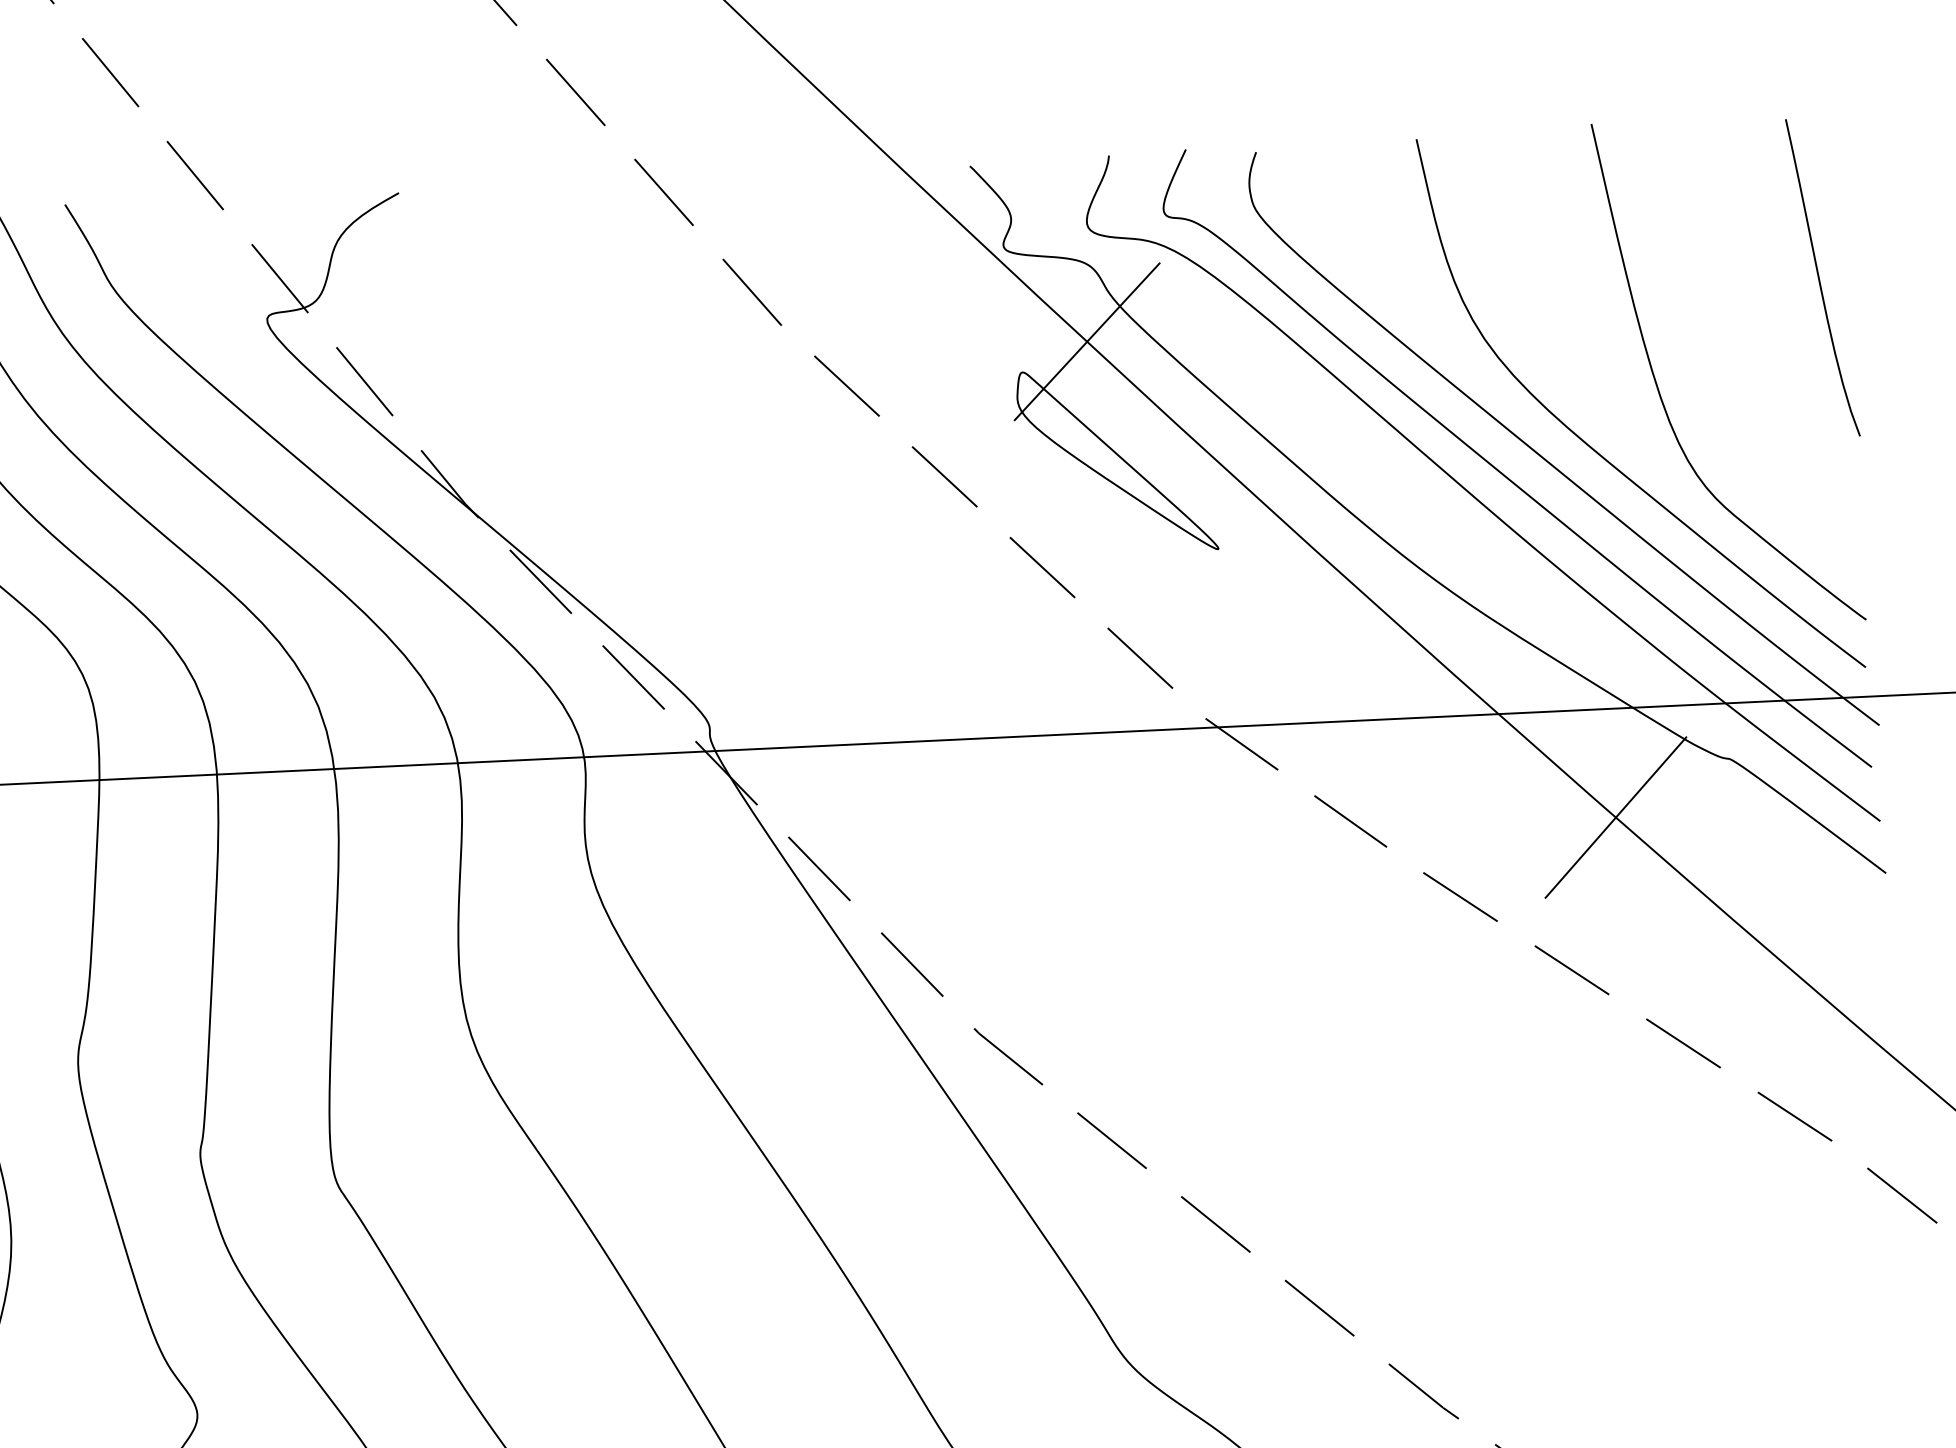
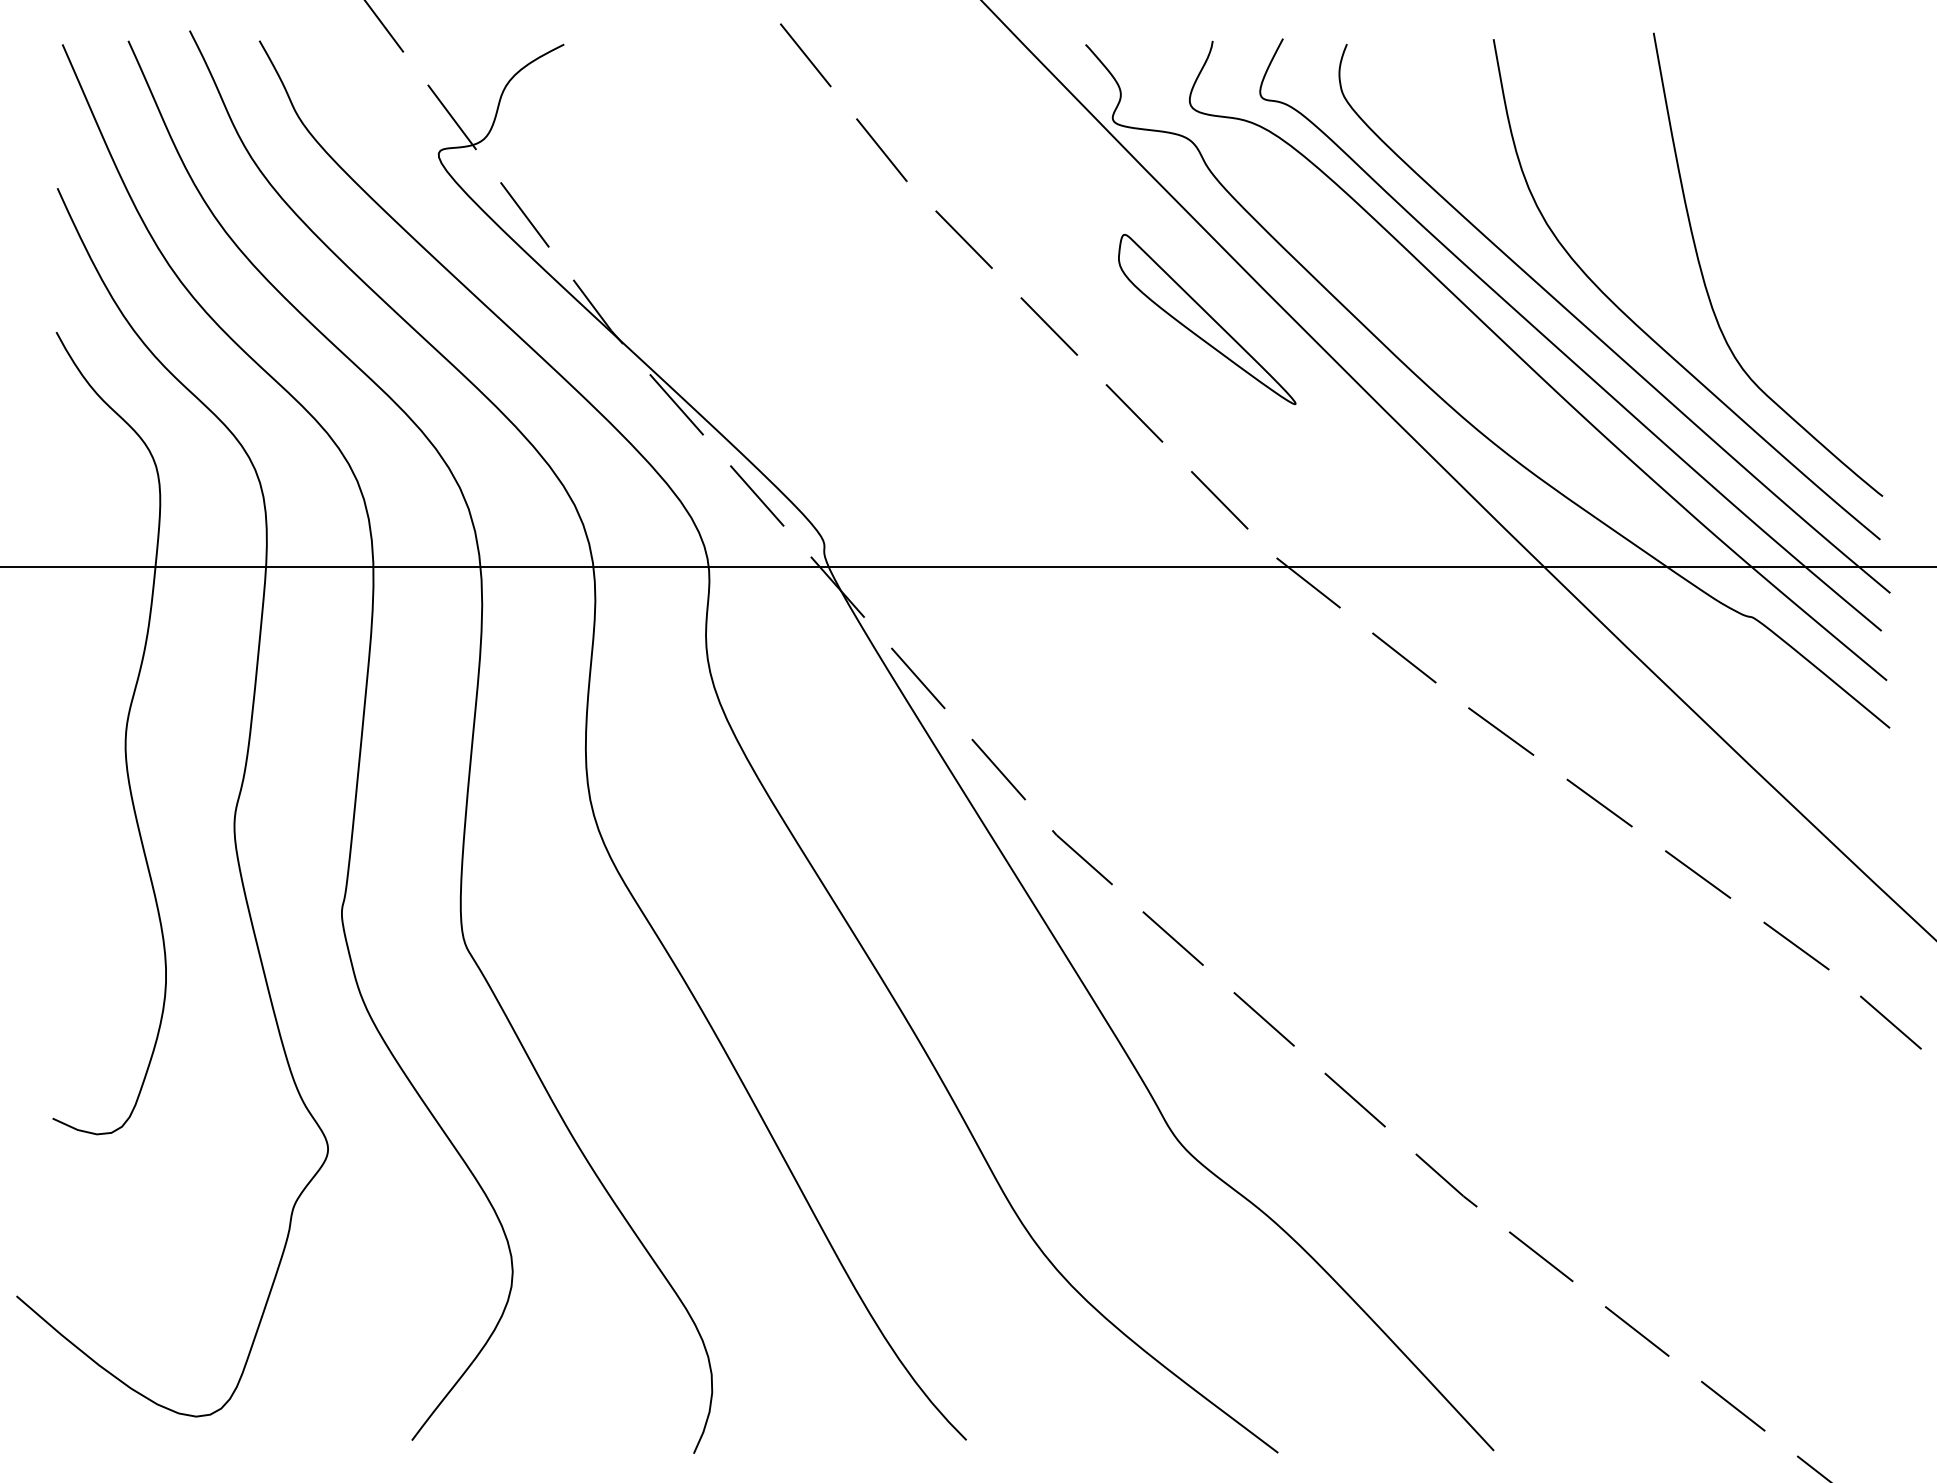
curve: (1820, 277) -> (1855, 182), removed
line: (1086, 341) -> (1184, 209), removed
line: (1615, 817) -> (1645, 665), removed

